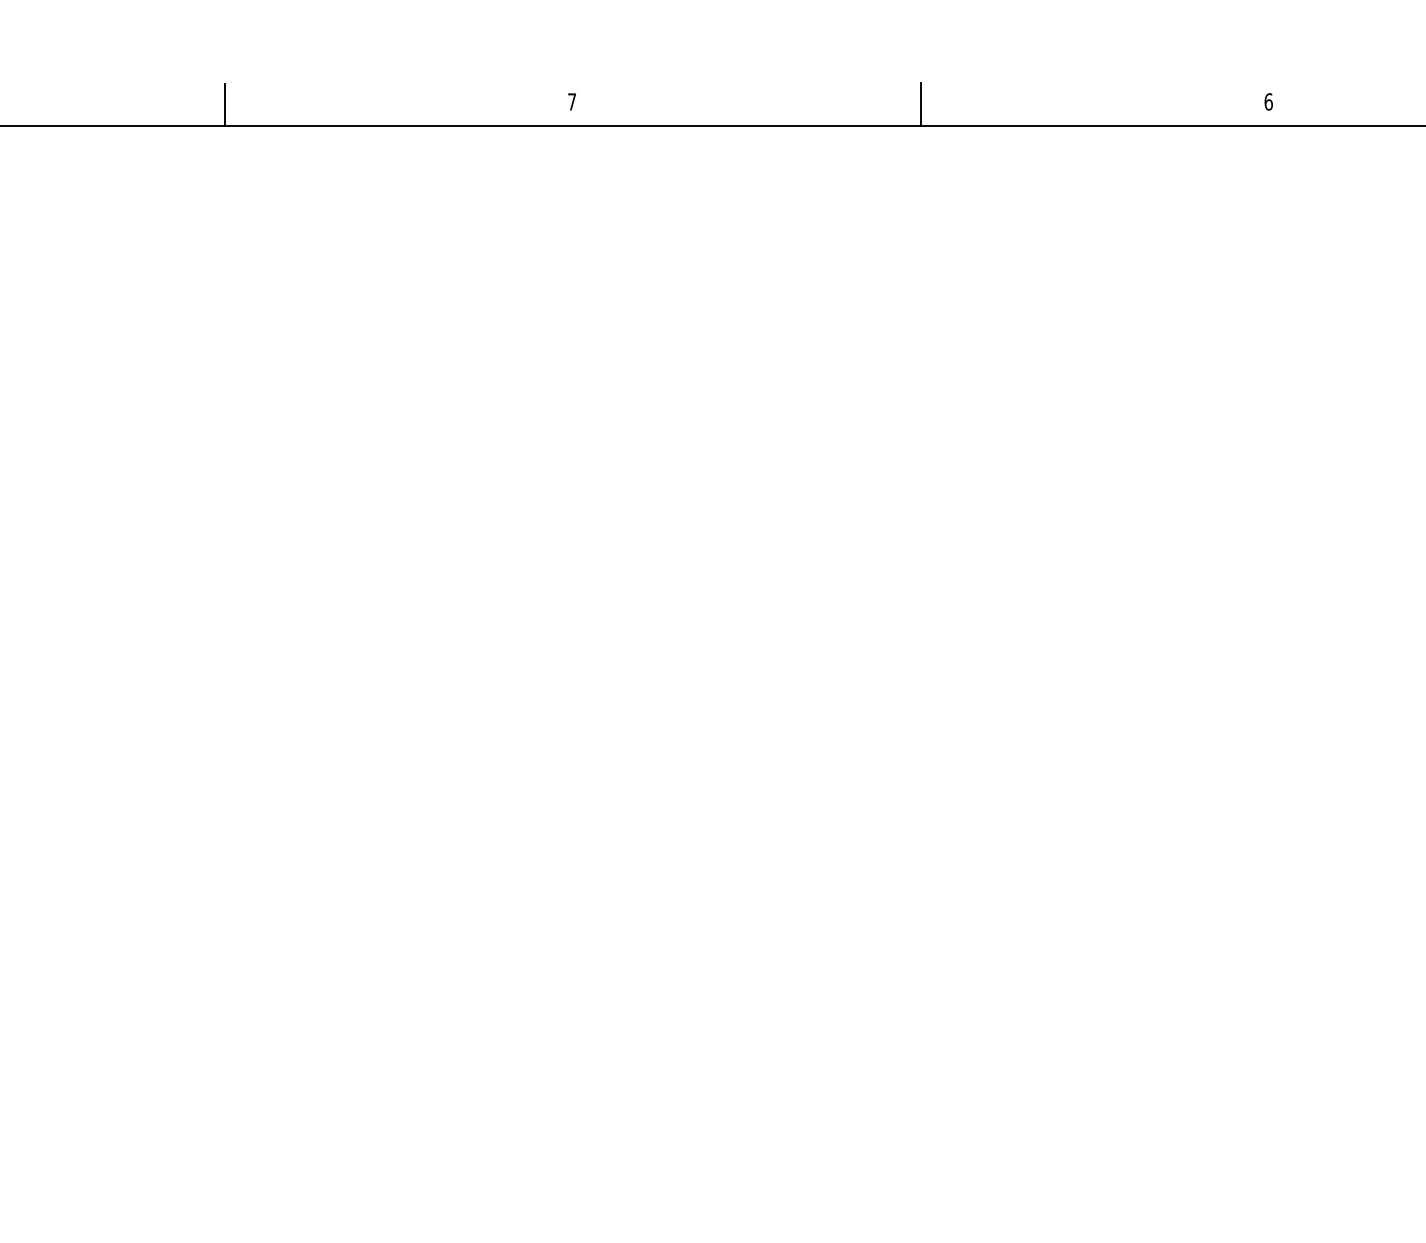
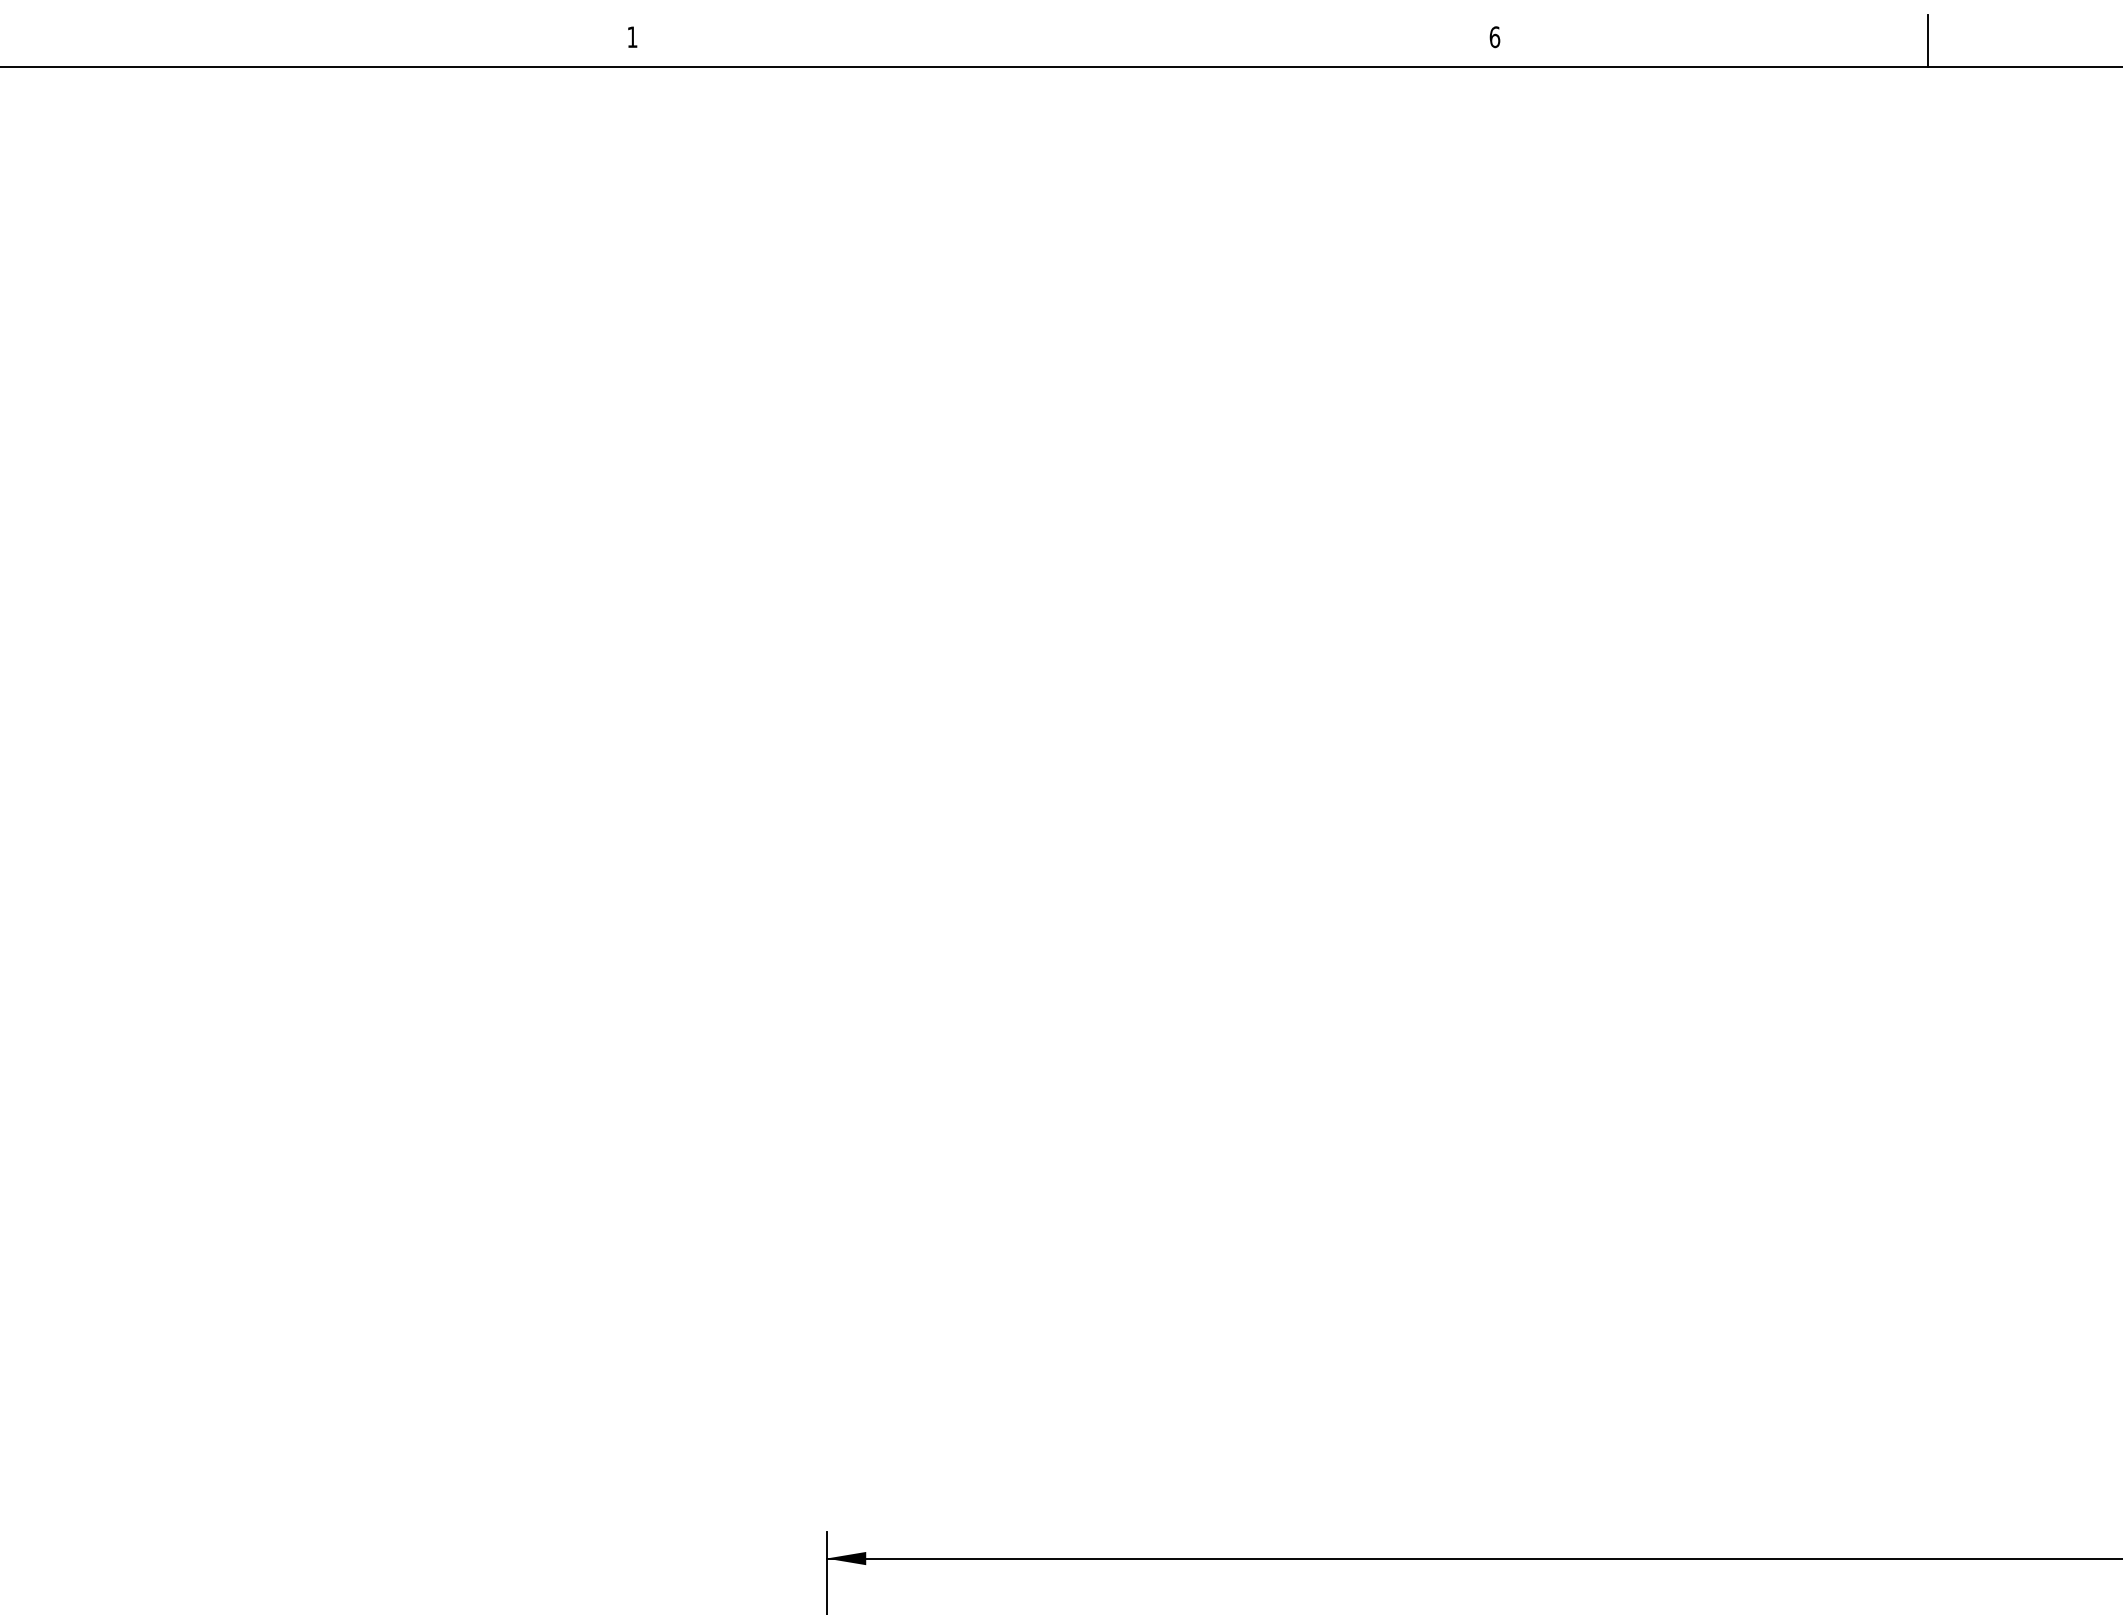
text: (572, 101) -> (632, 36), 7 -> 1
line: (224, 104) -> (202, 40), removed
line: (921, 104) -> (1064, 40), removed

